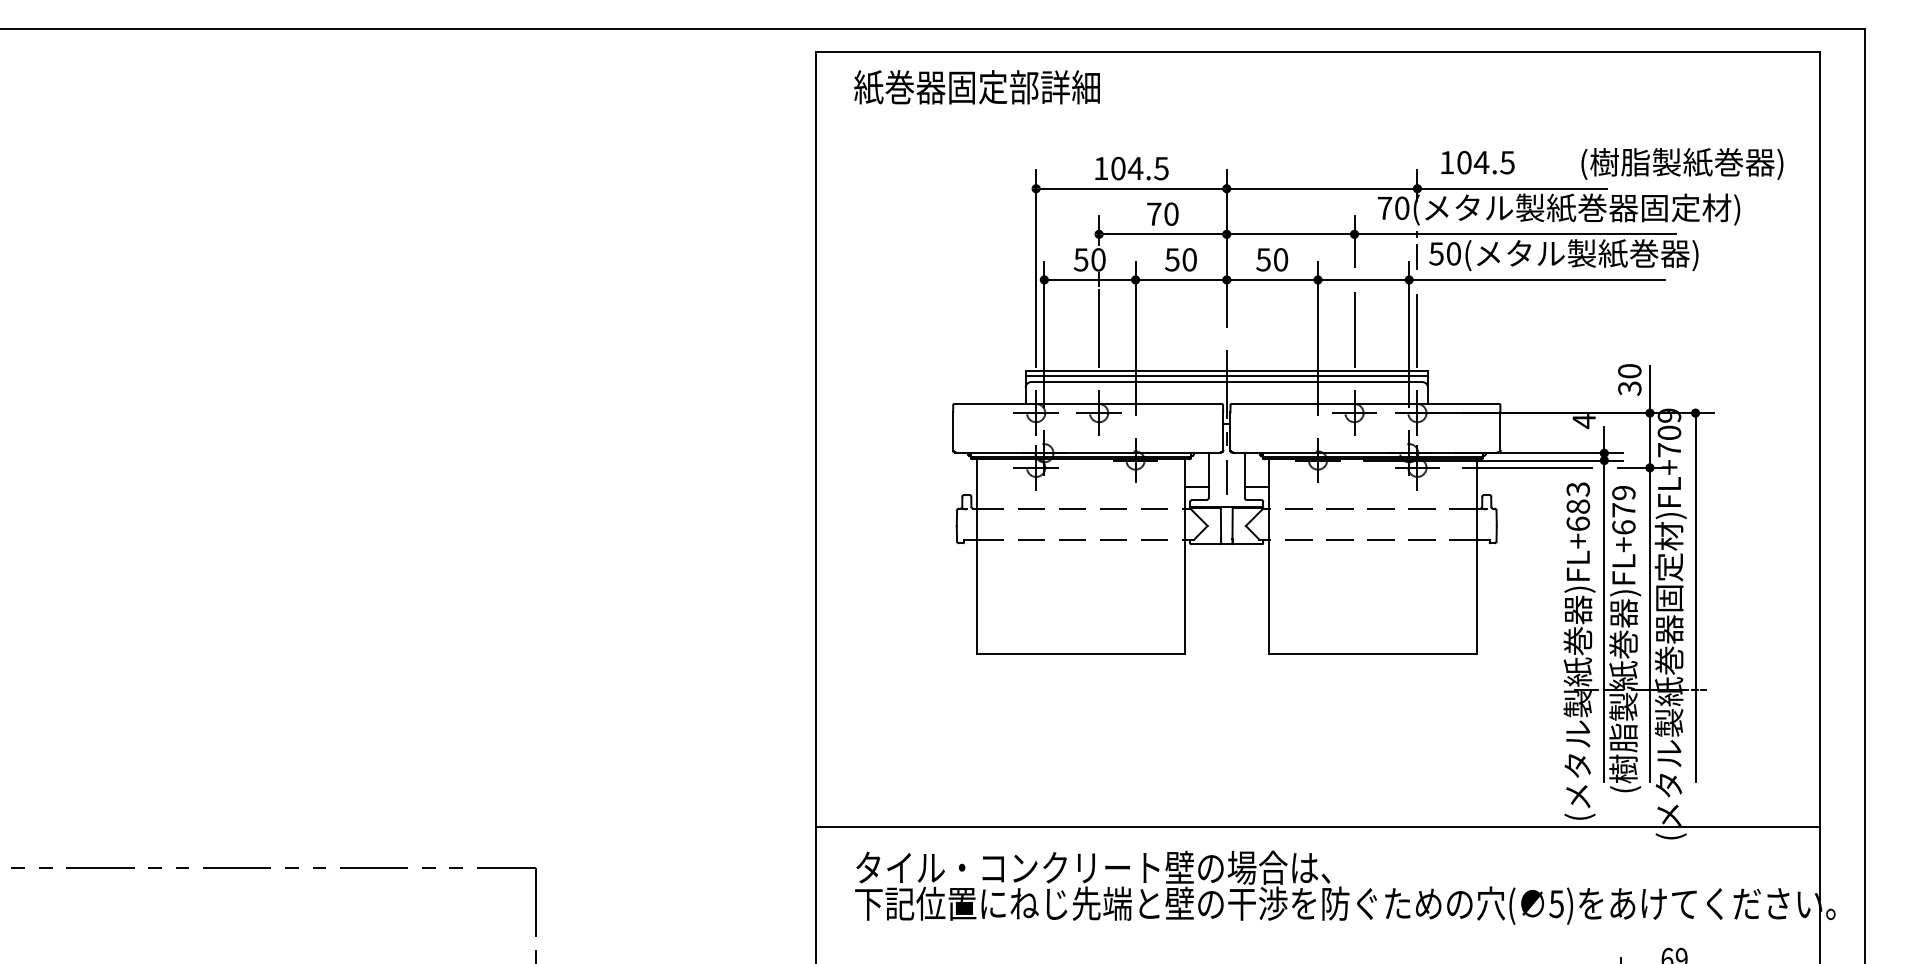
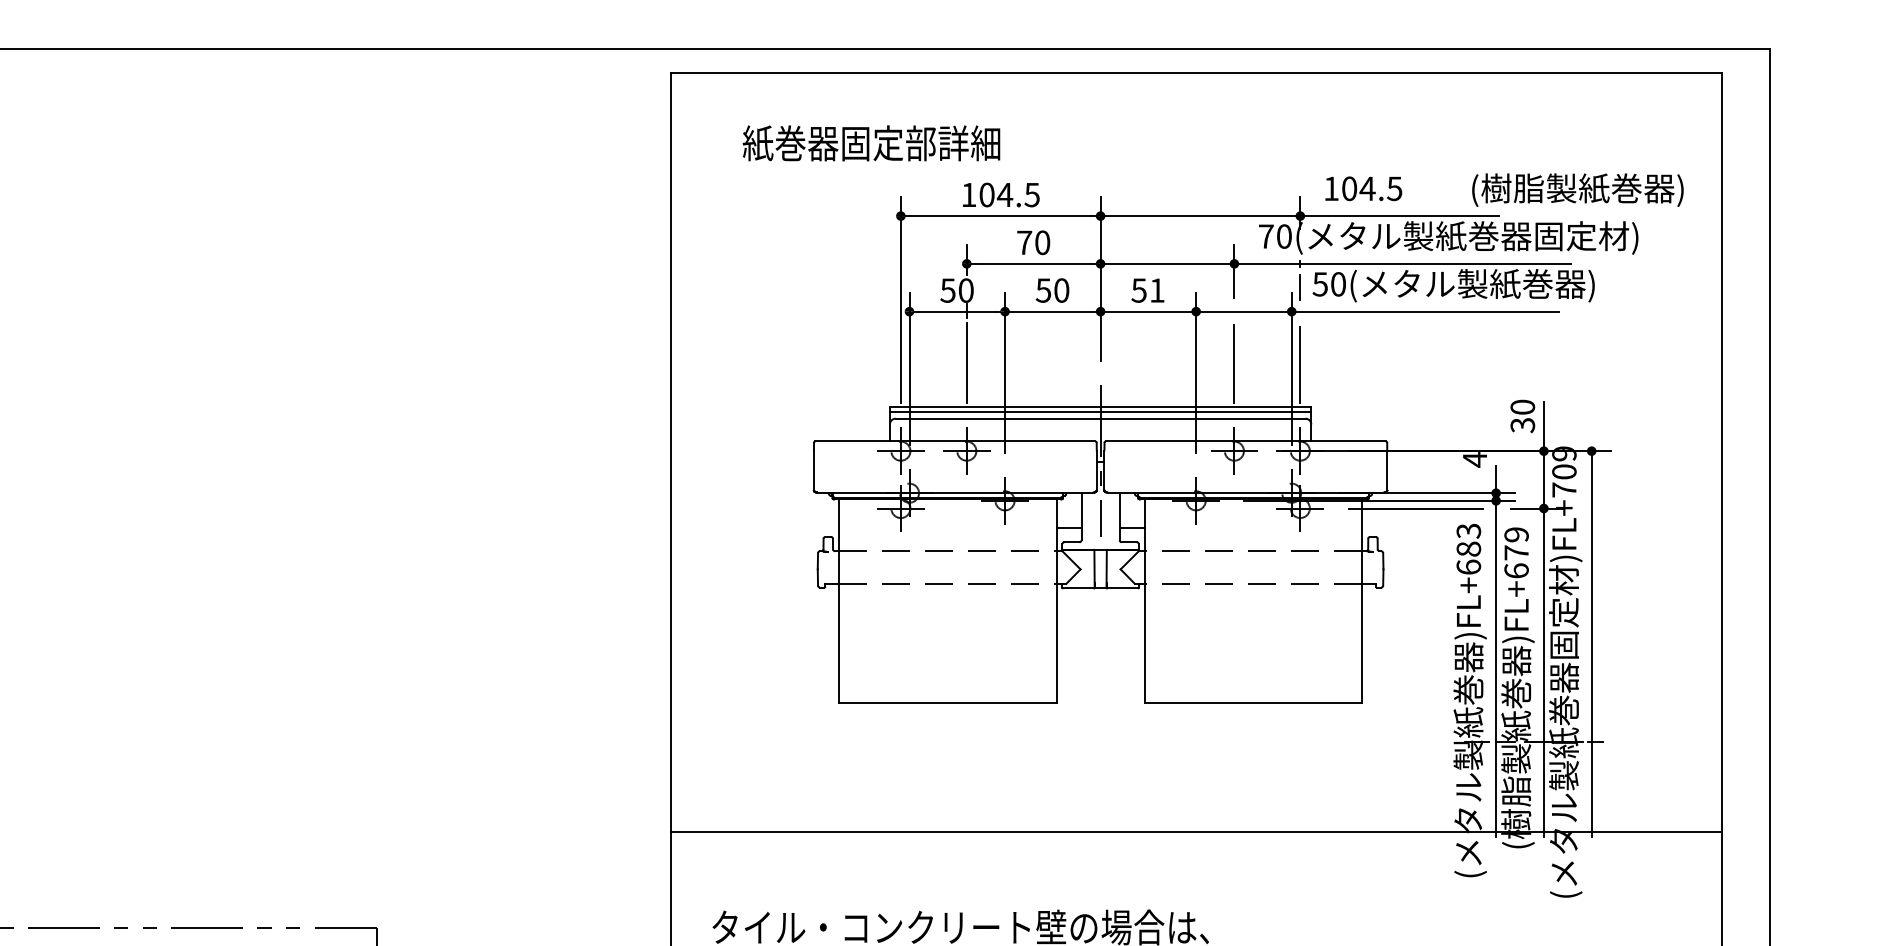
text: (976, 87) -> (870, 143), moved
text: (1281, 259) -> (1157, 290), 50 -> 51
line: (1317, 827) -> (1195, 831), moved

